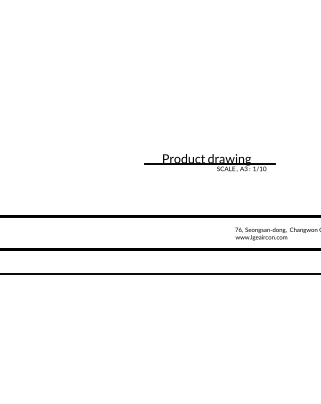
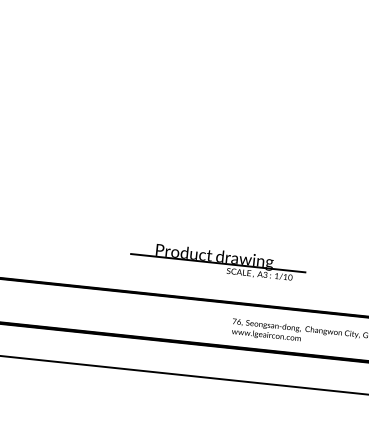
part: (209, 162) -> (217, 261), moved

